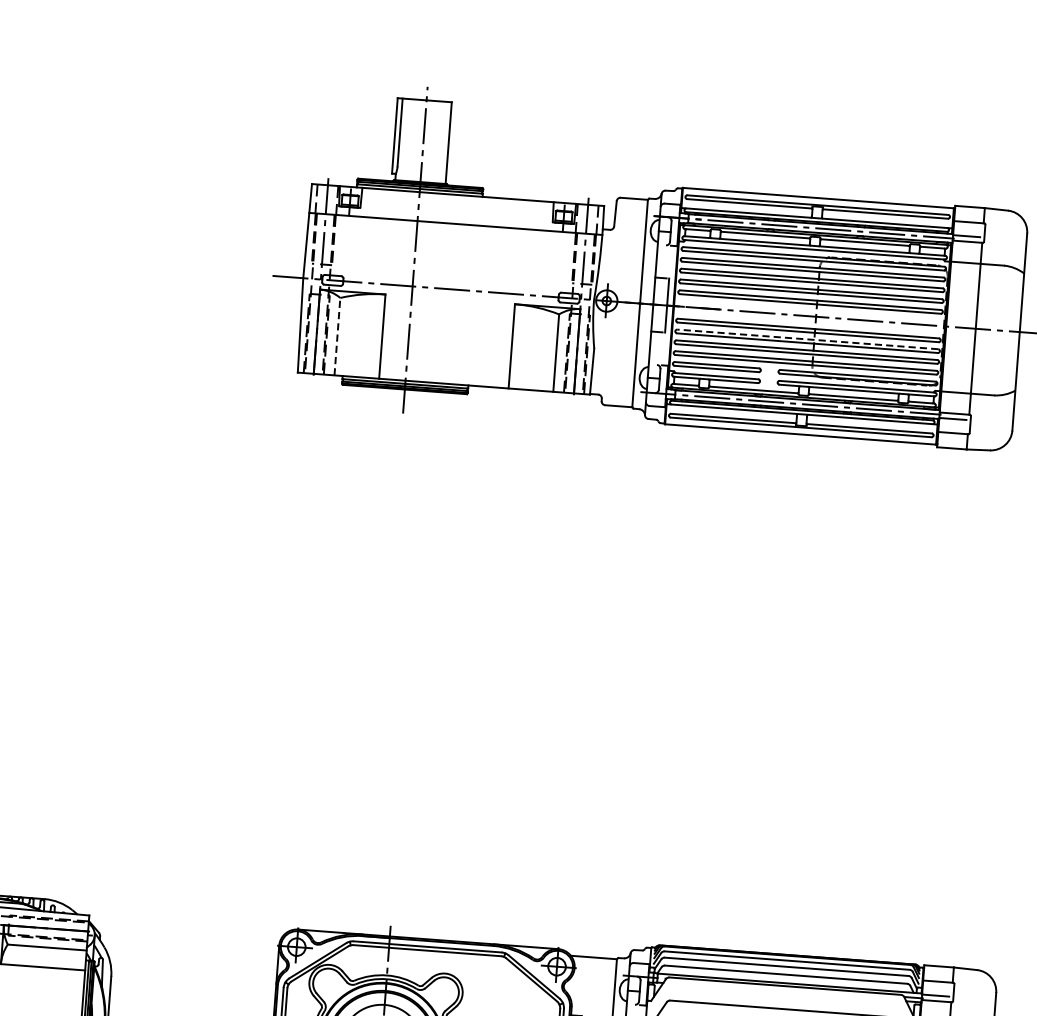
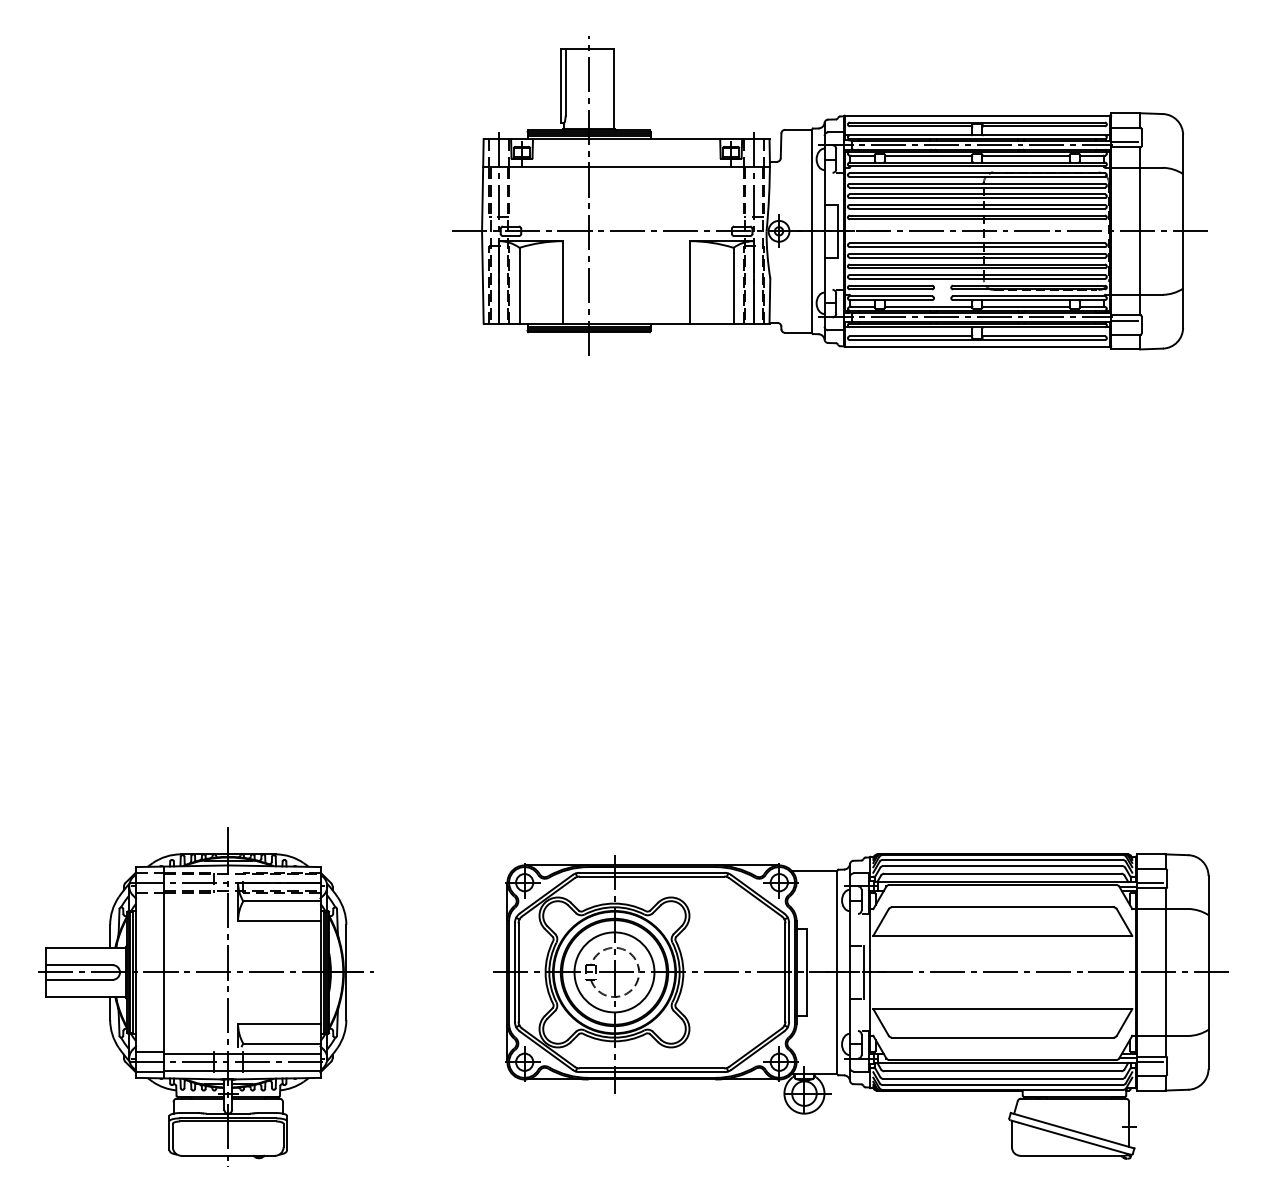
line: (337, 336) -> (519, 285), dashed -> solid
line: (807, 338) -> (977, 253), dashed -> solid

